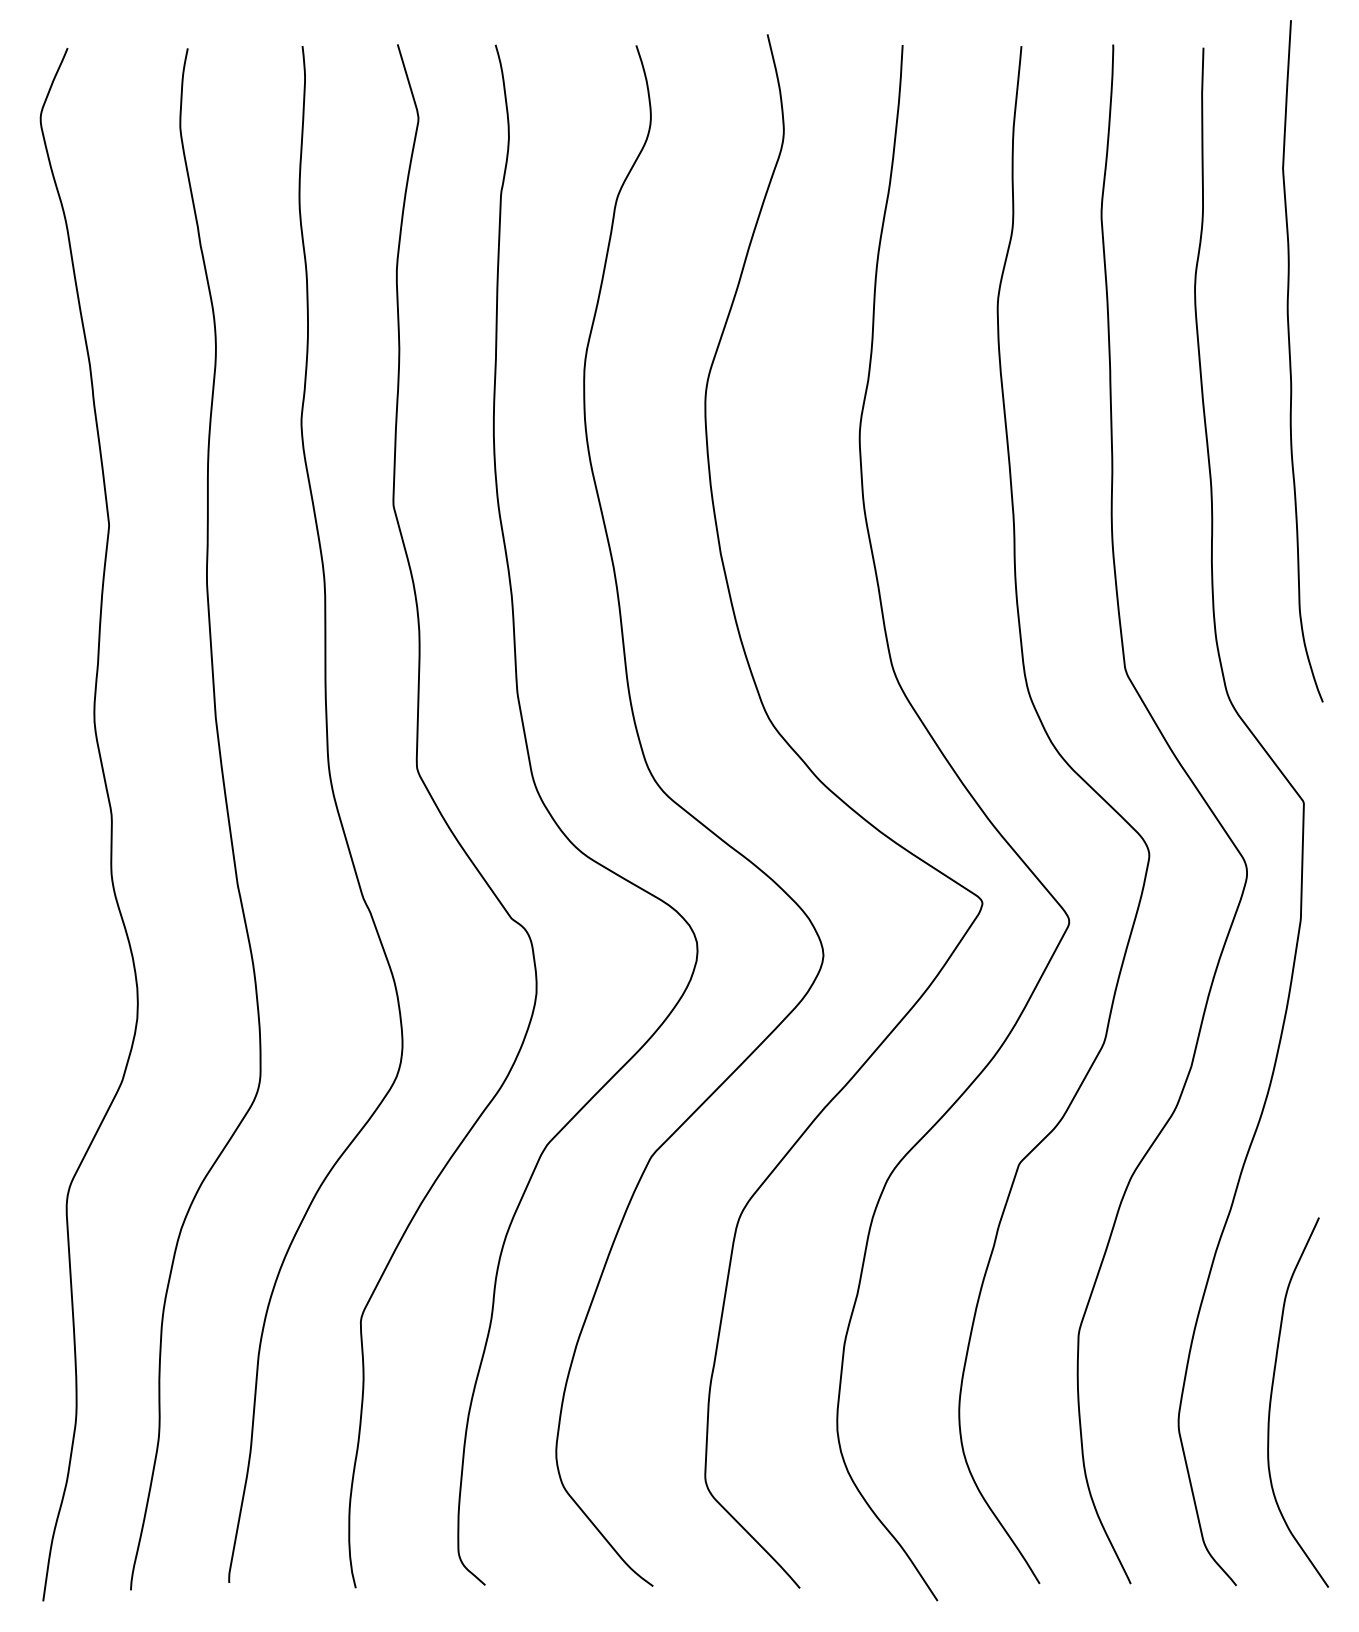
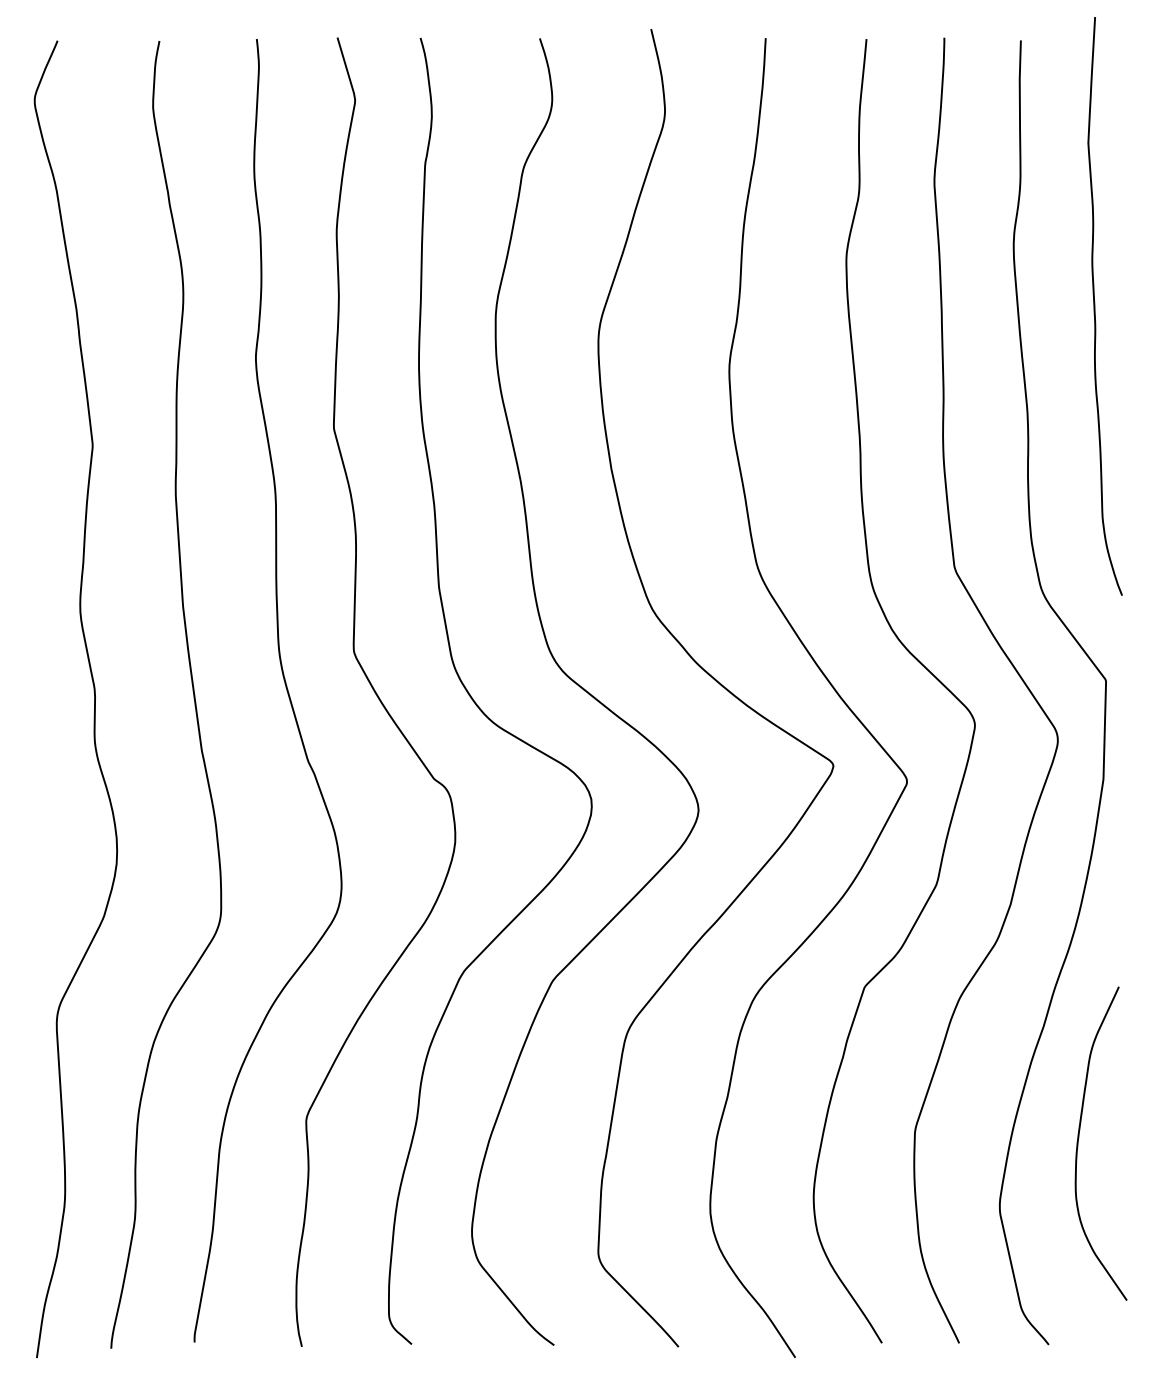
curve: (1272, 1395) -> (1079, 1137), moved

